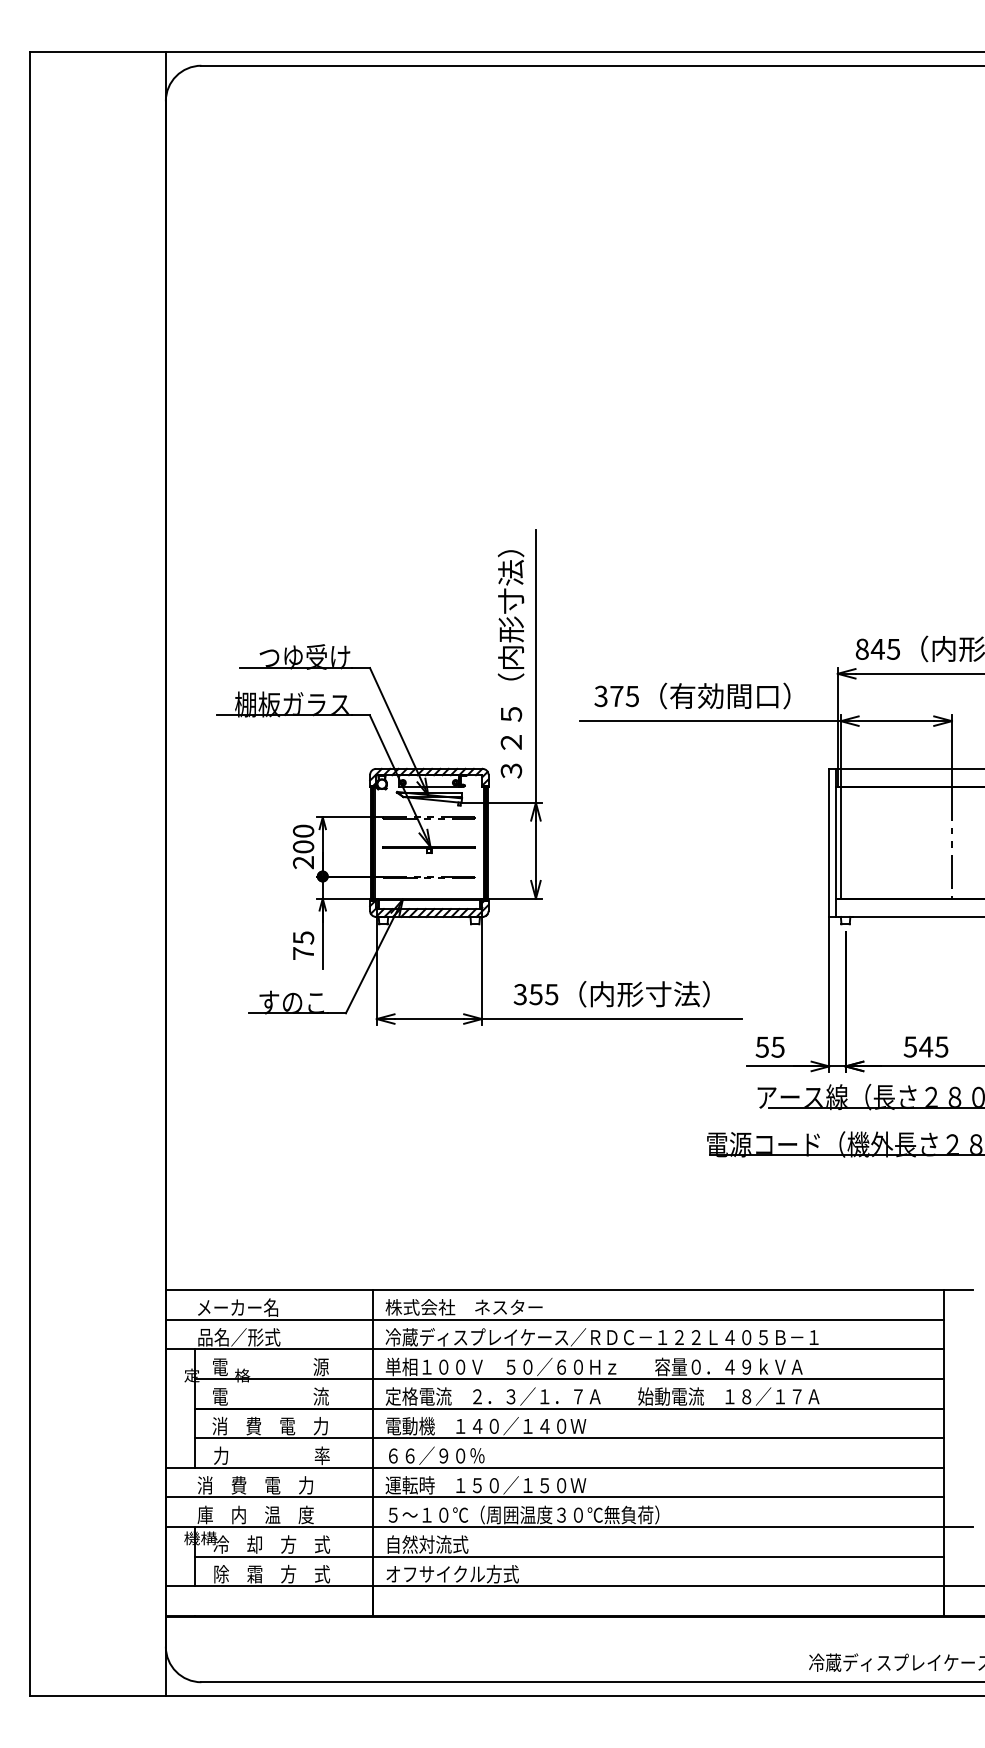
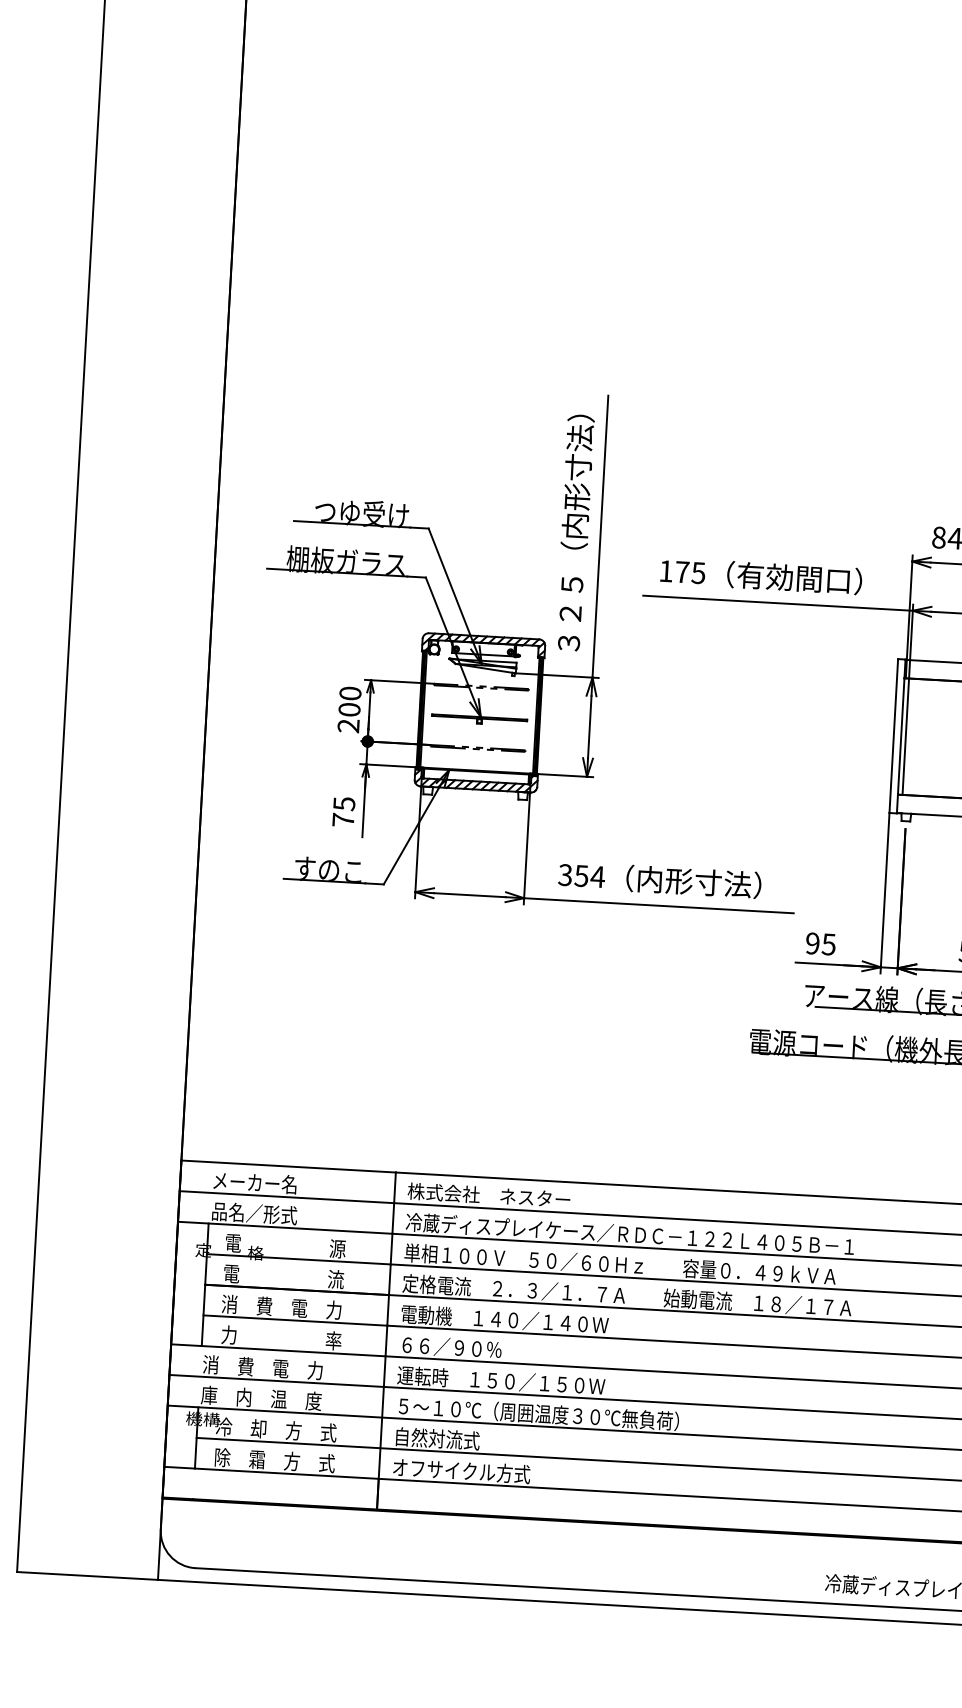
text: (600, 696) -> (665, 571), 375 -> 175
text: (551, 994) -> (597, 876), 355 -> 354
text: (761, 1046) -> (811, 942), 55 -> 95

